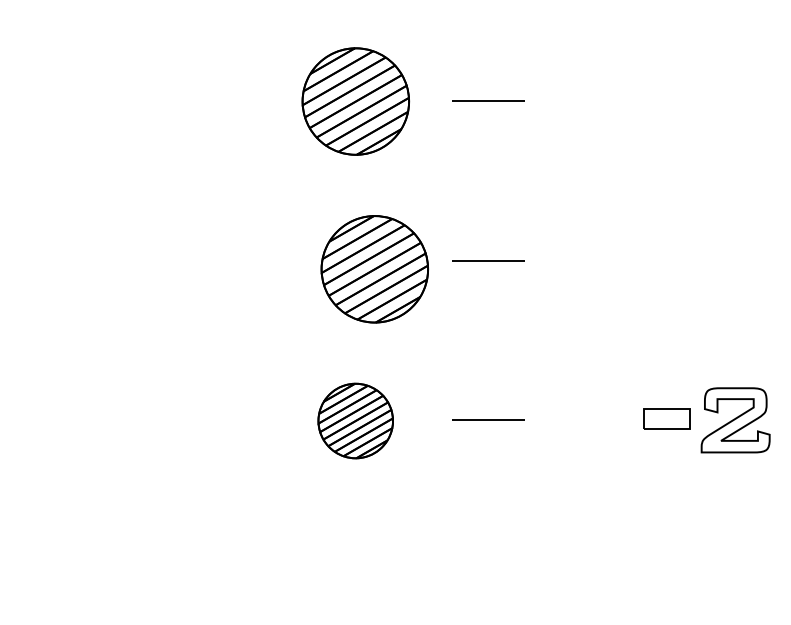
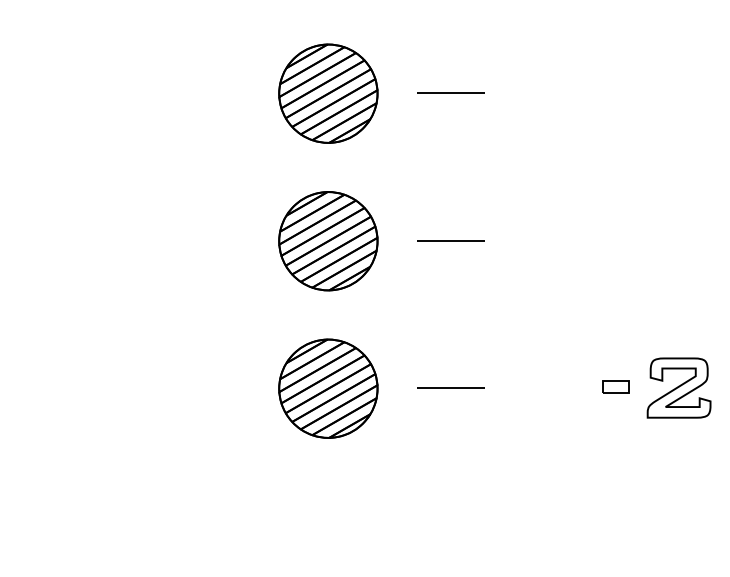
part: (374, 269) -> (328, 241), moved
part: (667, 419) -> (616, 387), size x0.62
part: (355, 420) -> (328, 388), size x1.43

